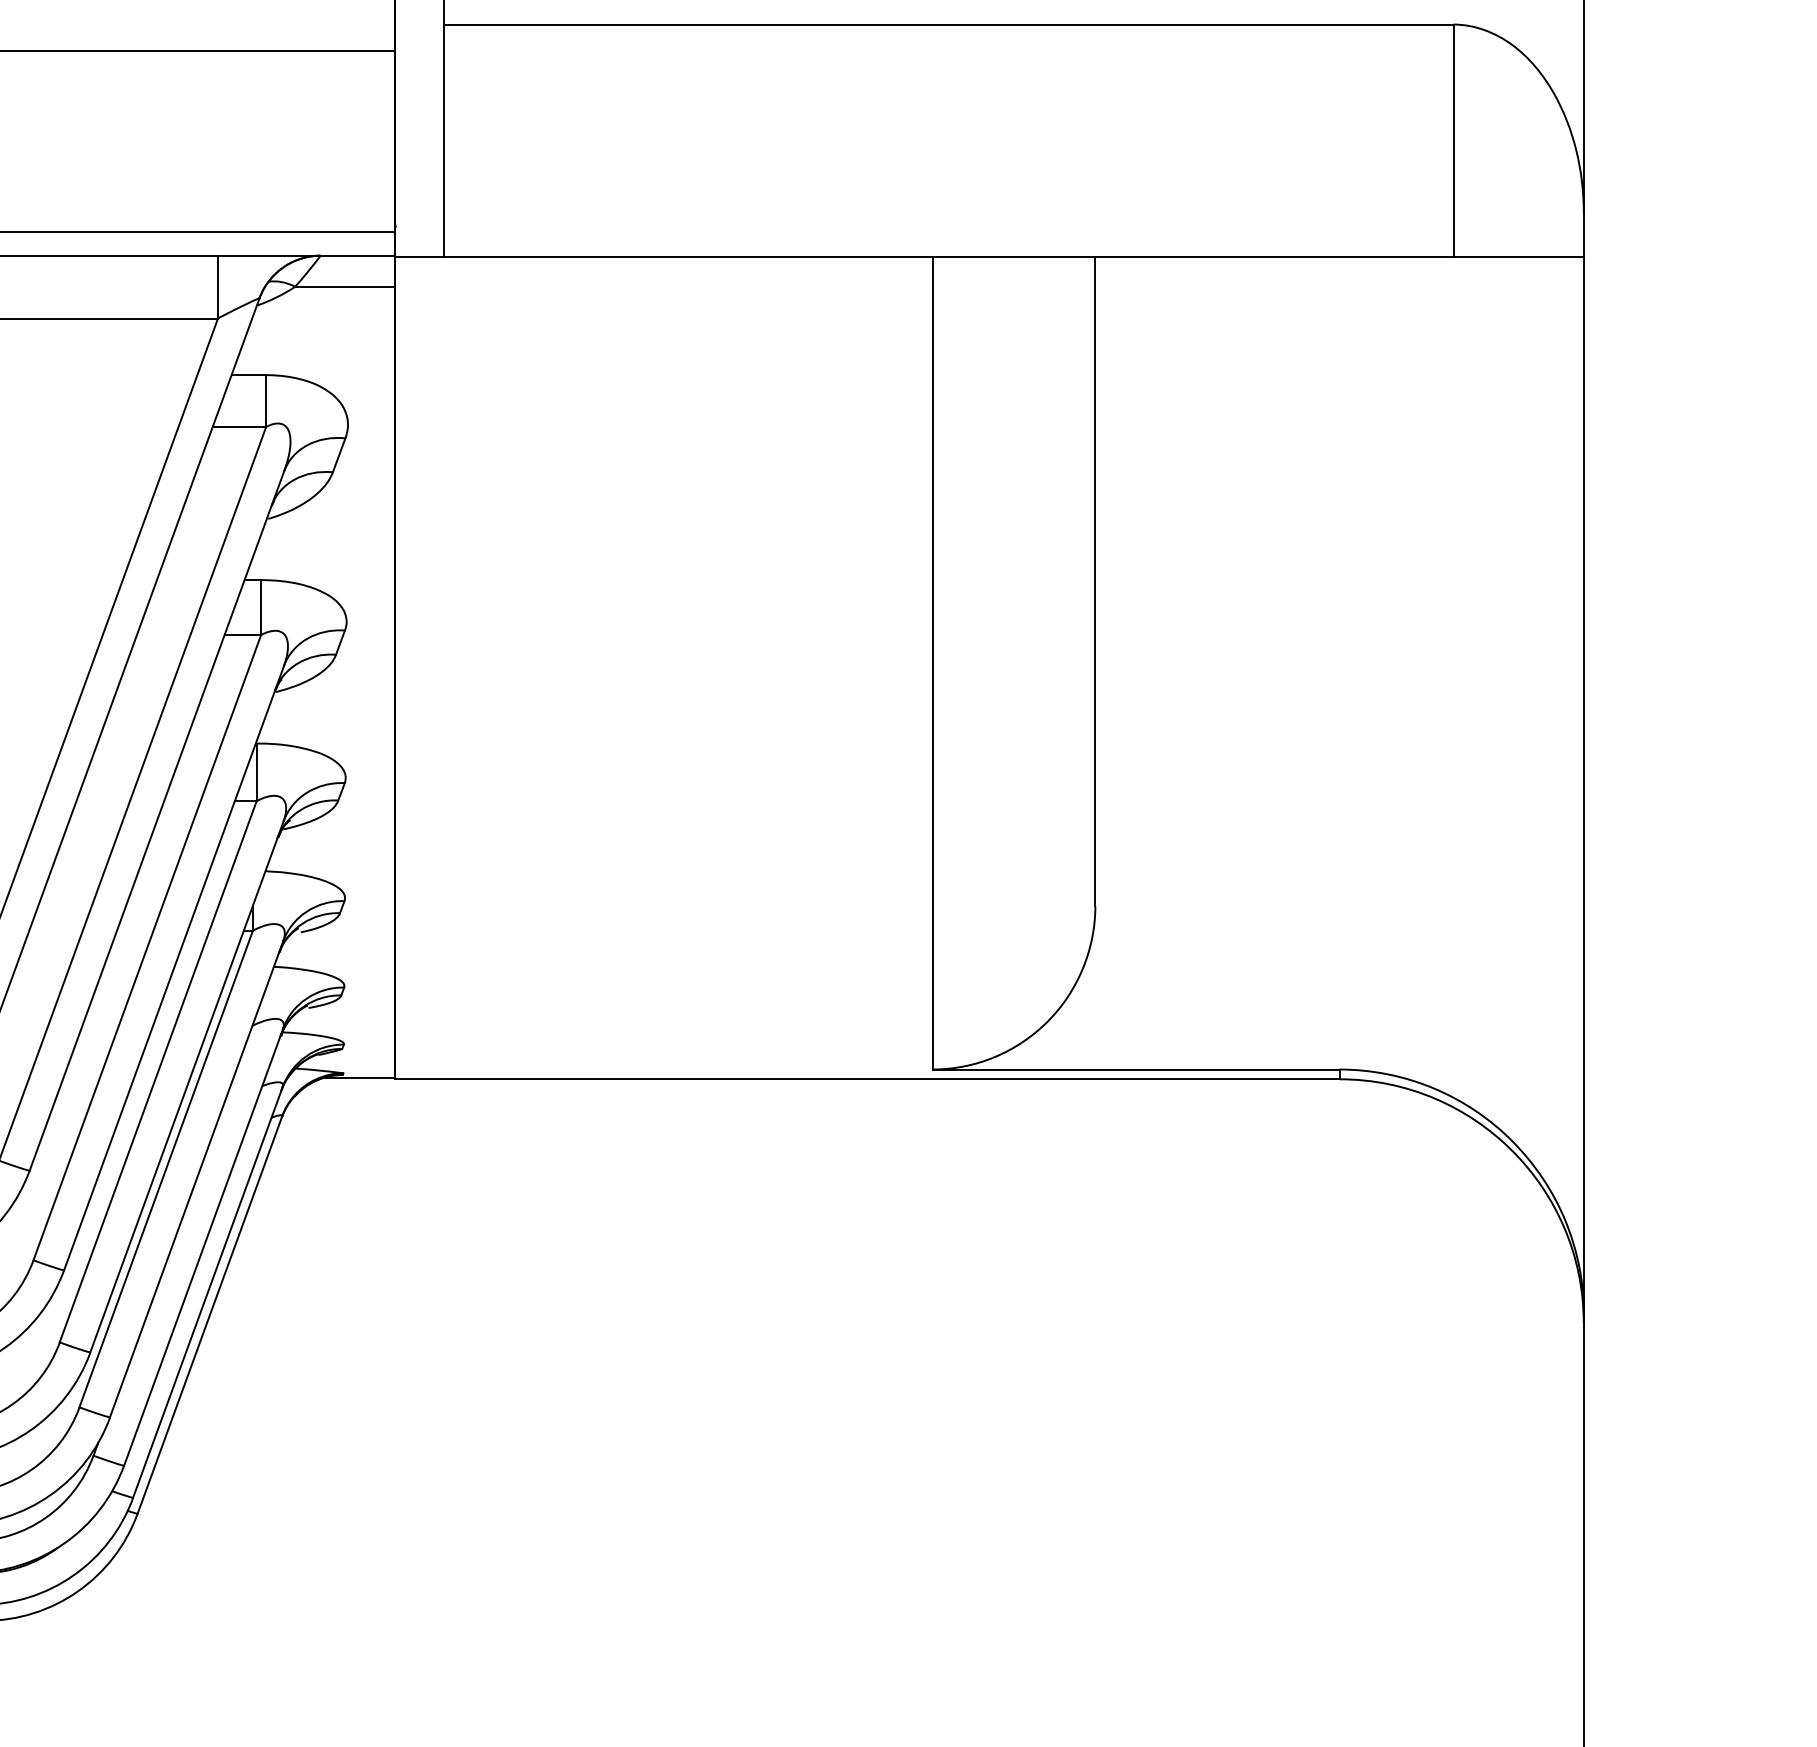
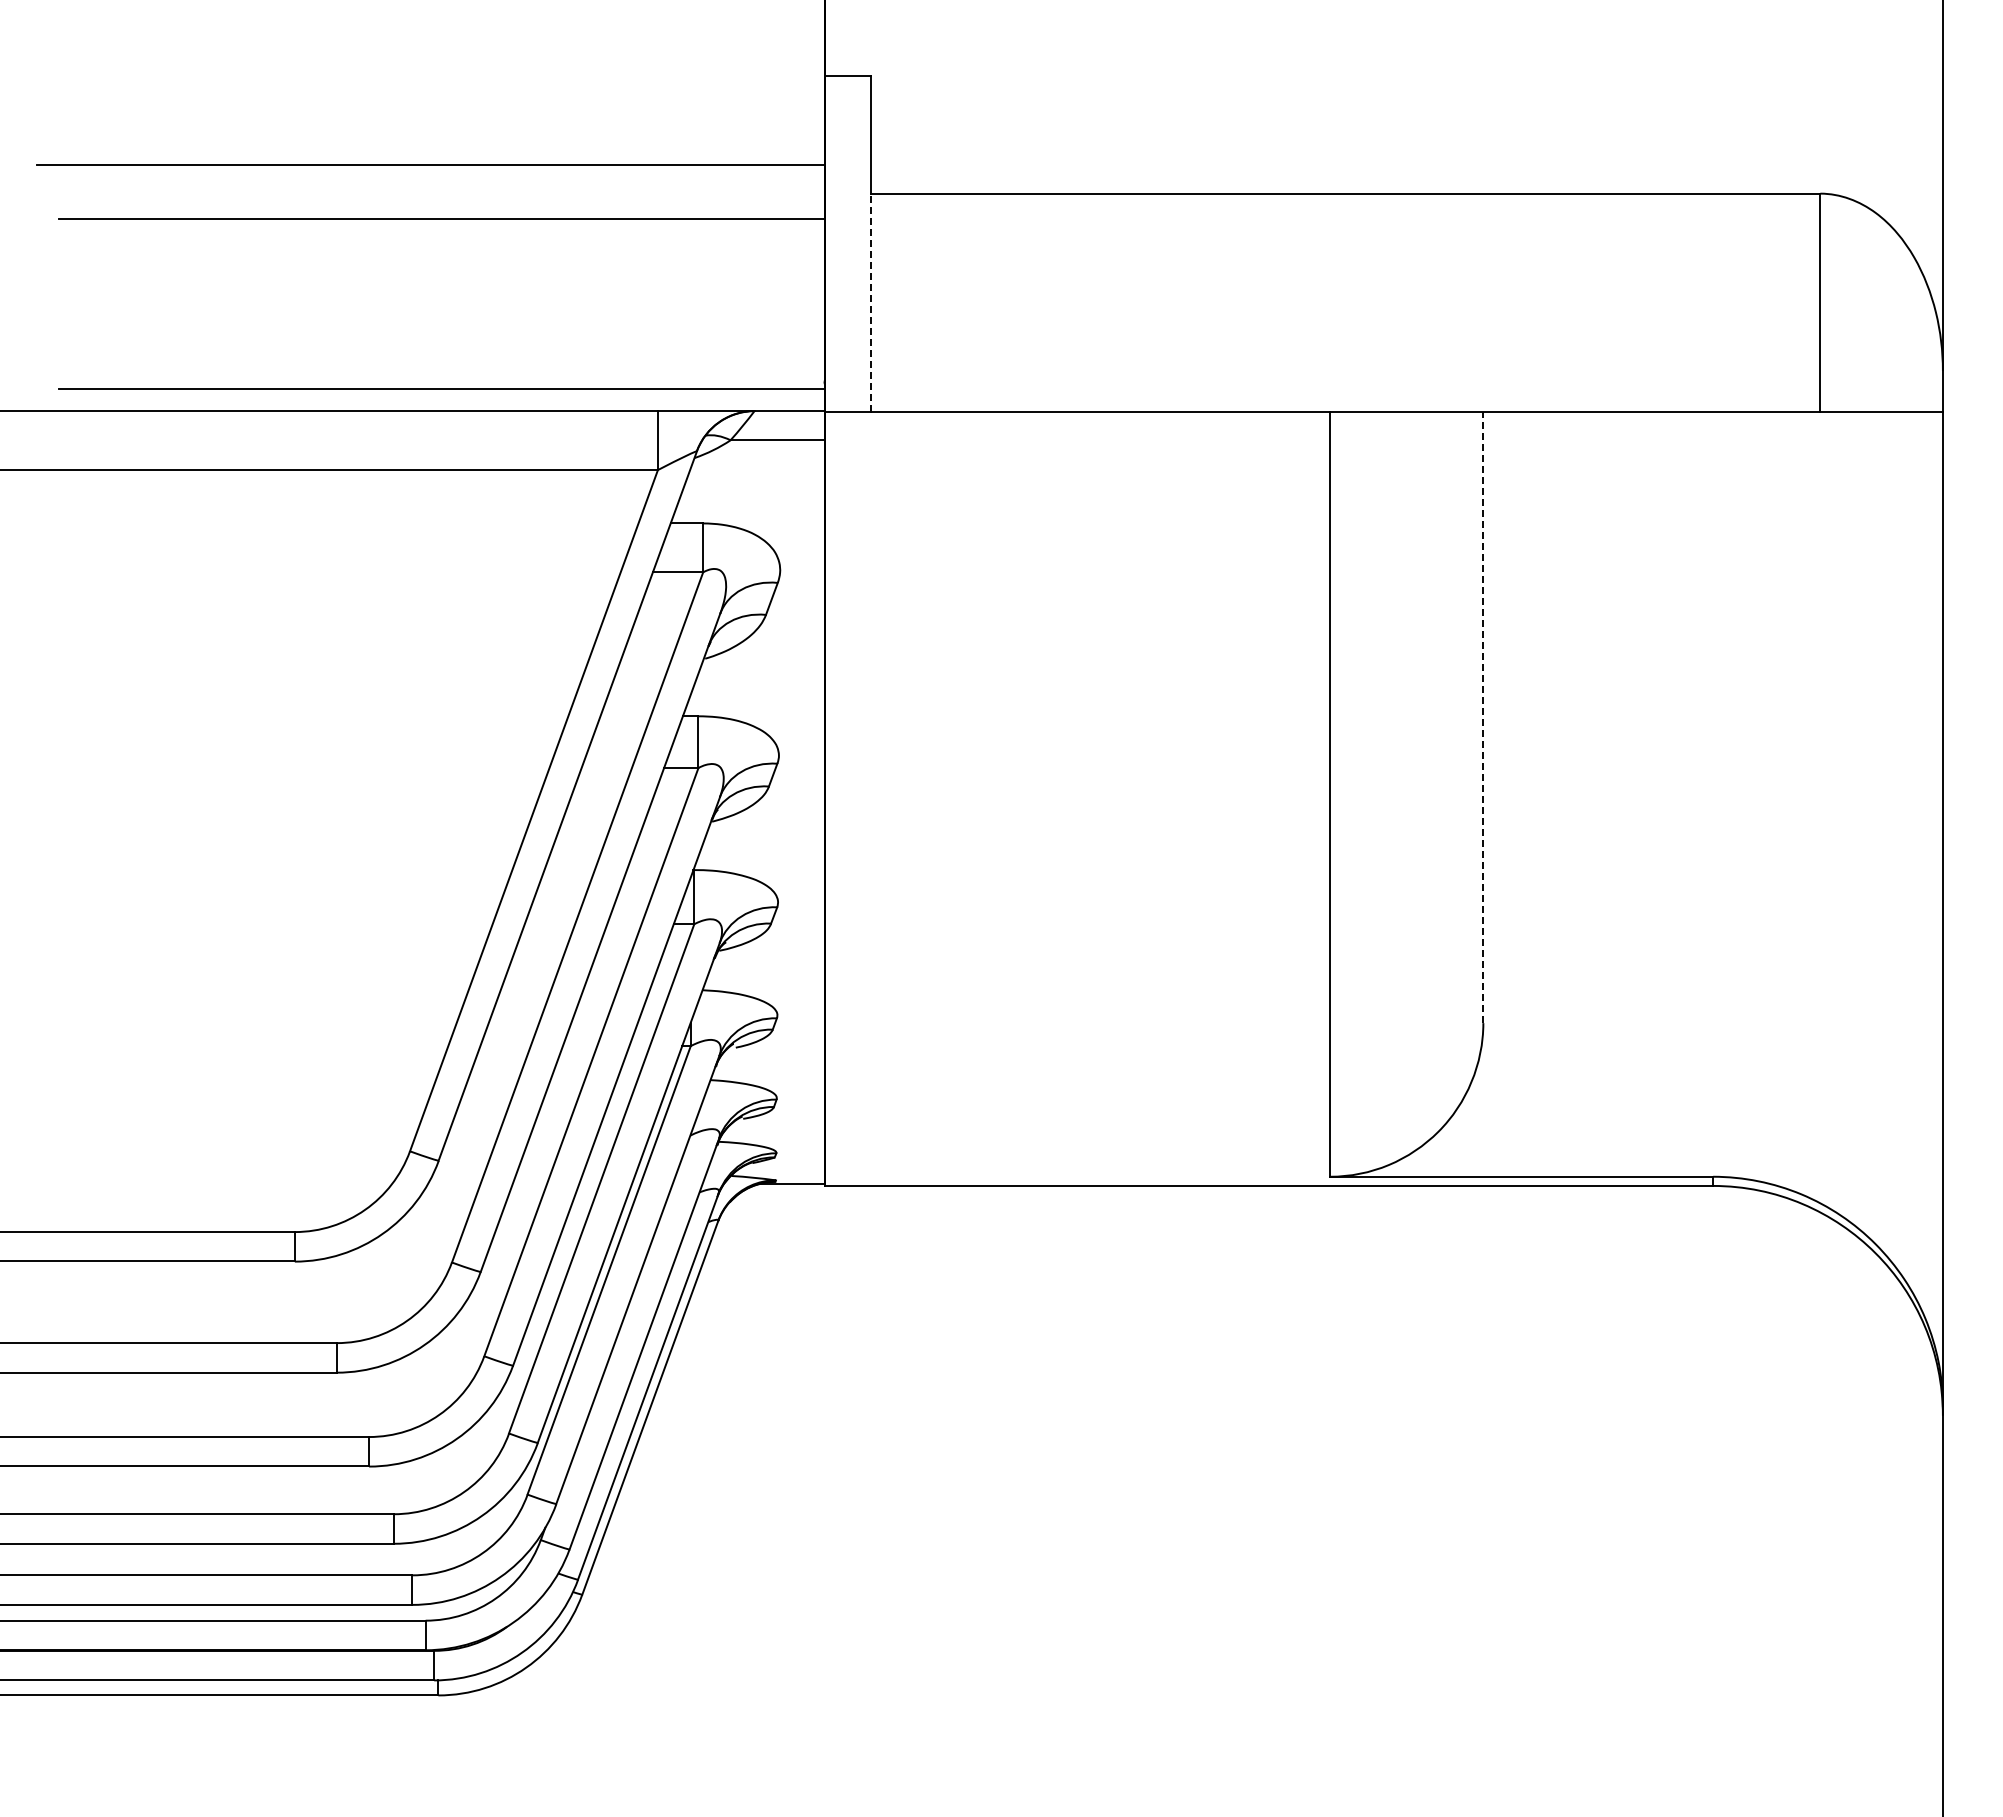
line: (443, 140) -> (870, 302), solid -> dashed
line: (1095, 581) -> (1483, 717), solid -> dashed

